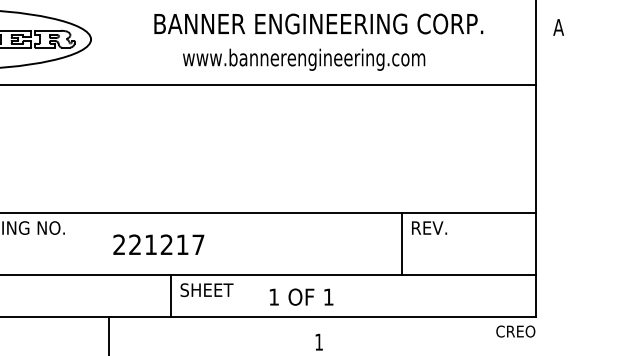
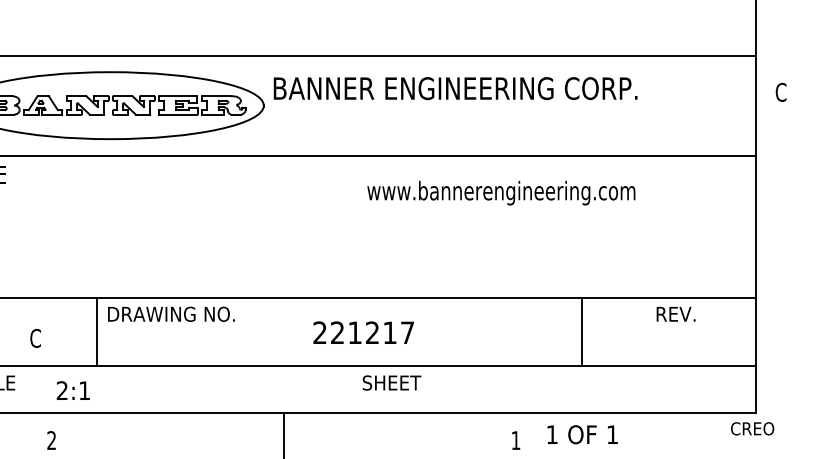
text: (318, 23) -> (455, 88), moved
text: (558, 26) -> (780, 91), A -> C
text: (304, 60) -> (501, 193), moved
text: (428, 228) -> (675, 314), moved
line: (401, 243) -> (581, 331), moved
text: (158, 244) -> (363, 332), moved
line: (171, 296) -> (352, 389), removed
text: (301, 296) -> (582, 434), moved
text: (515, 331) -> (752, 428), moved

